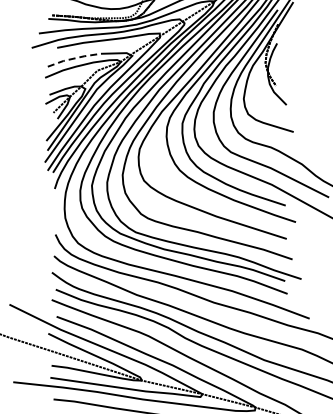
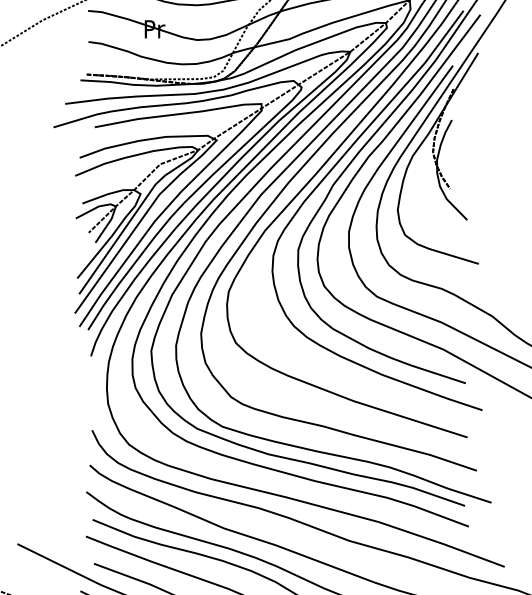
line: (74, 58) -> (122, 144), dashed -> solid

